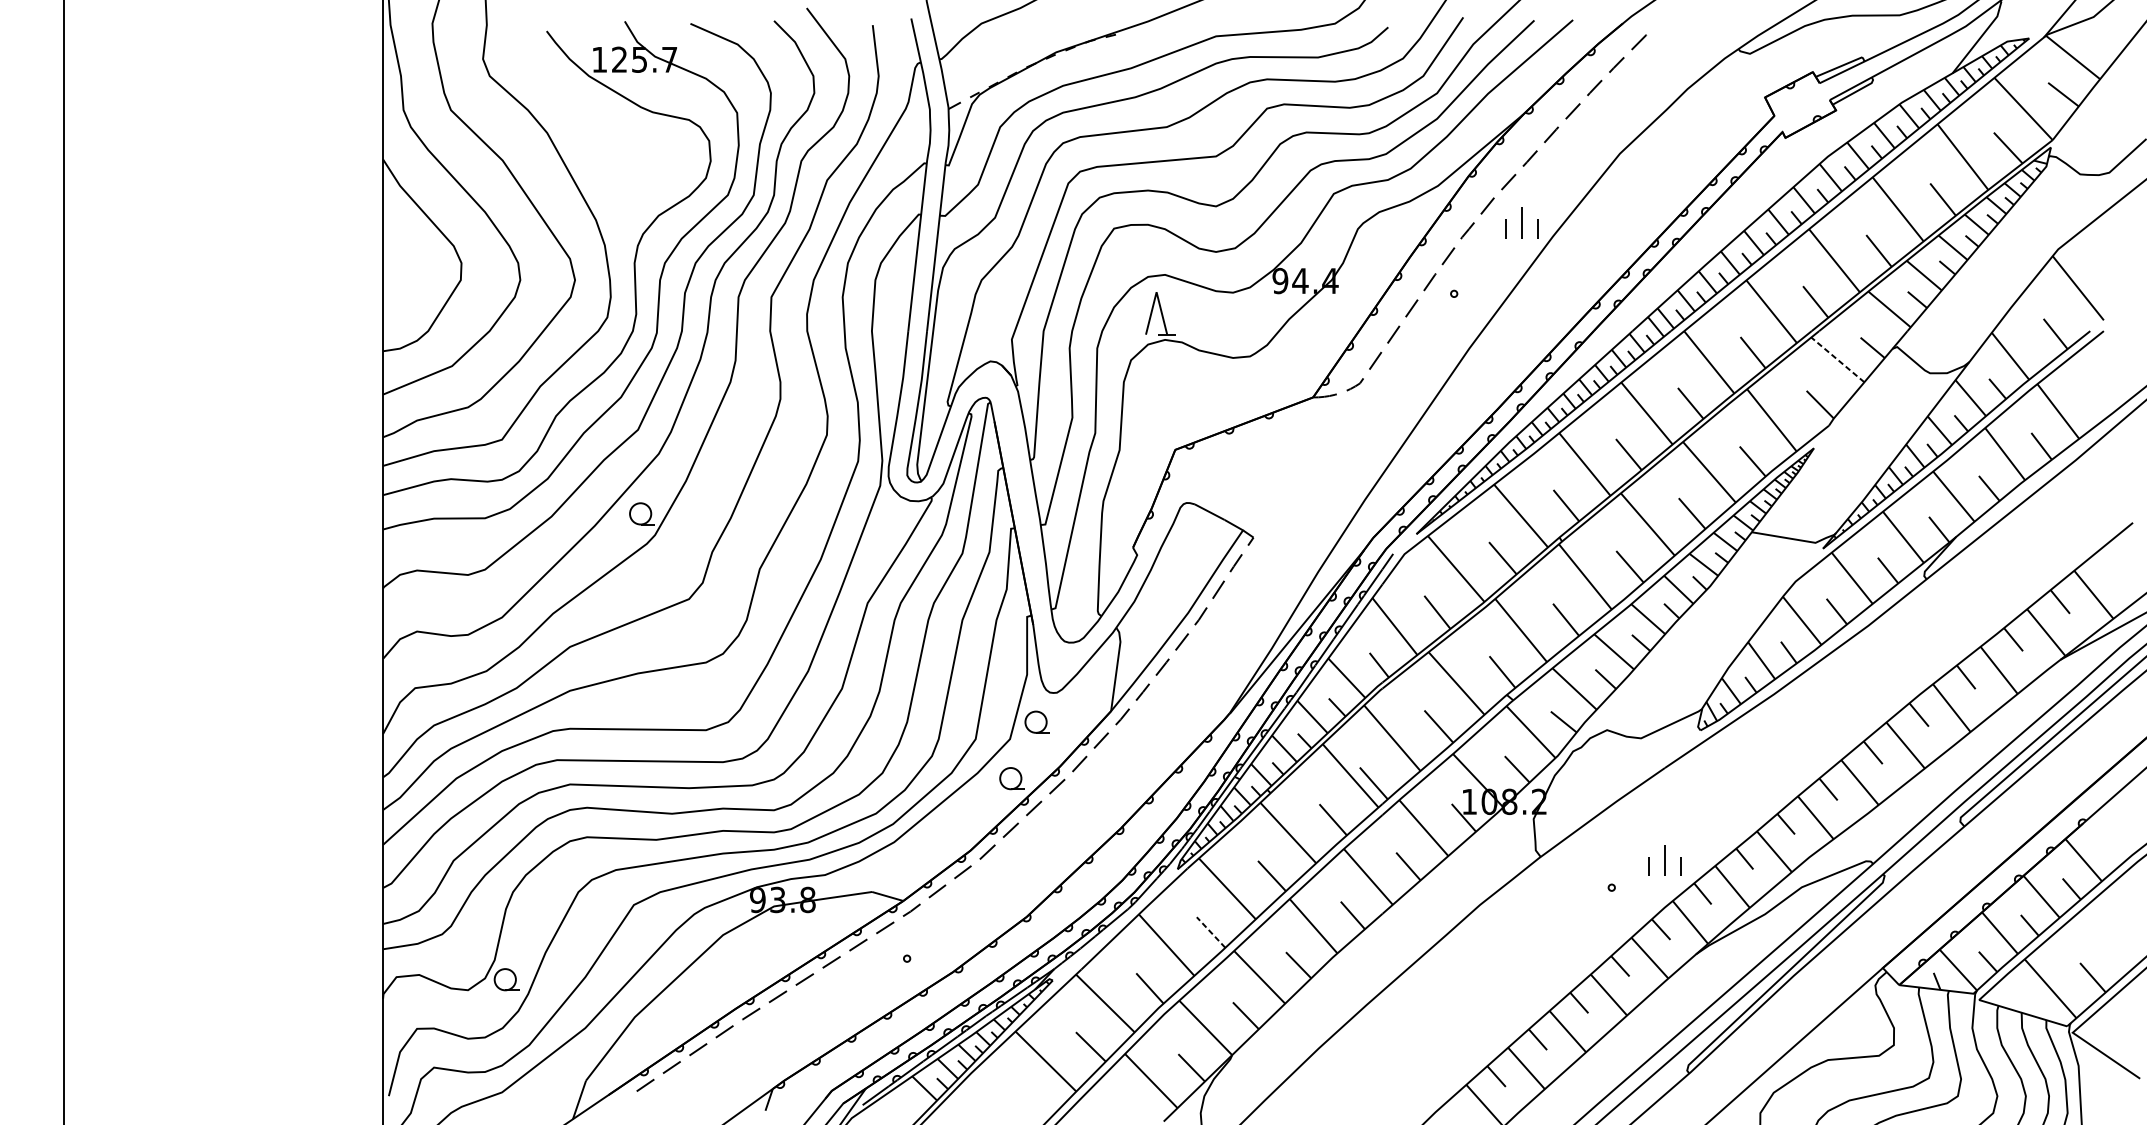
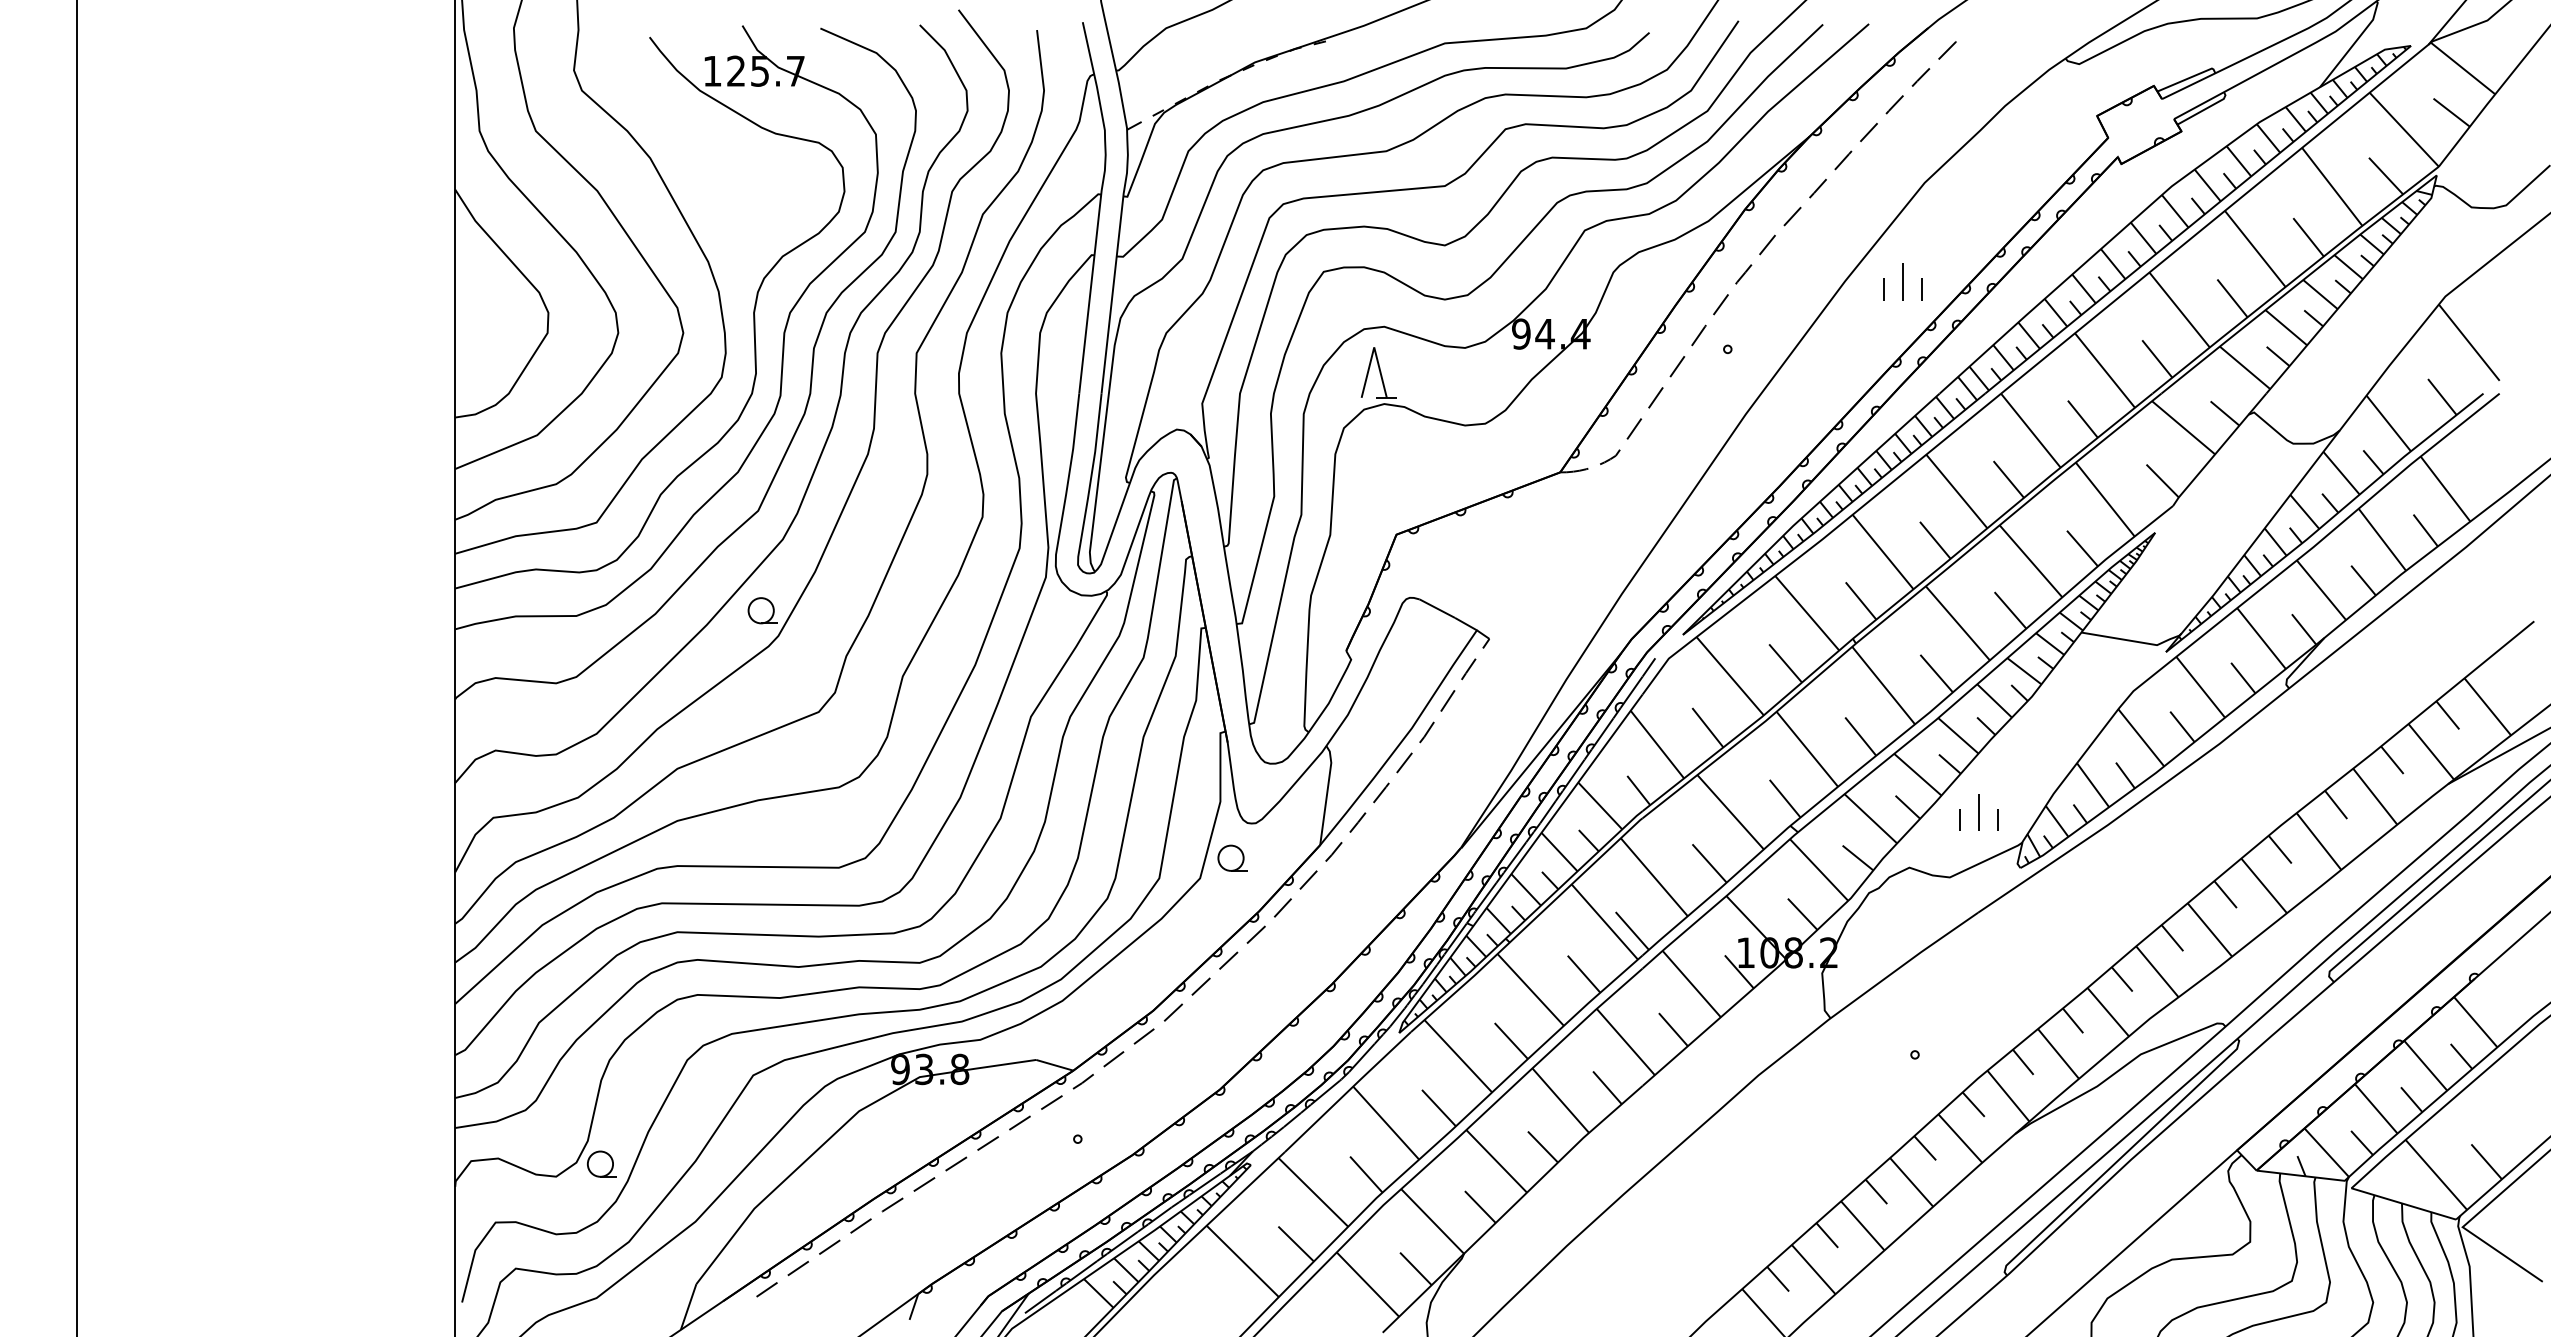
part: (1522, 222) -> (1902, 281), moved
line: (1837, 359) -> (2183, 427), dashed -> solid
part: (1012, 777) -> (1202, 924), removed
part: (1665, 860) -> (1978, 812), moved
line: (1210, 932) -> (1438, 1108), dashed -> solid

